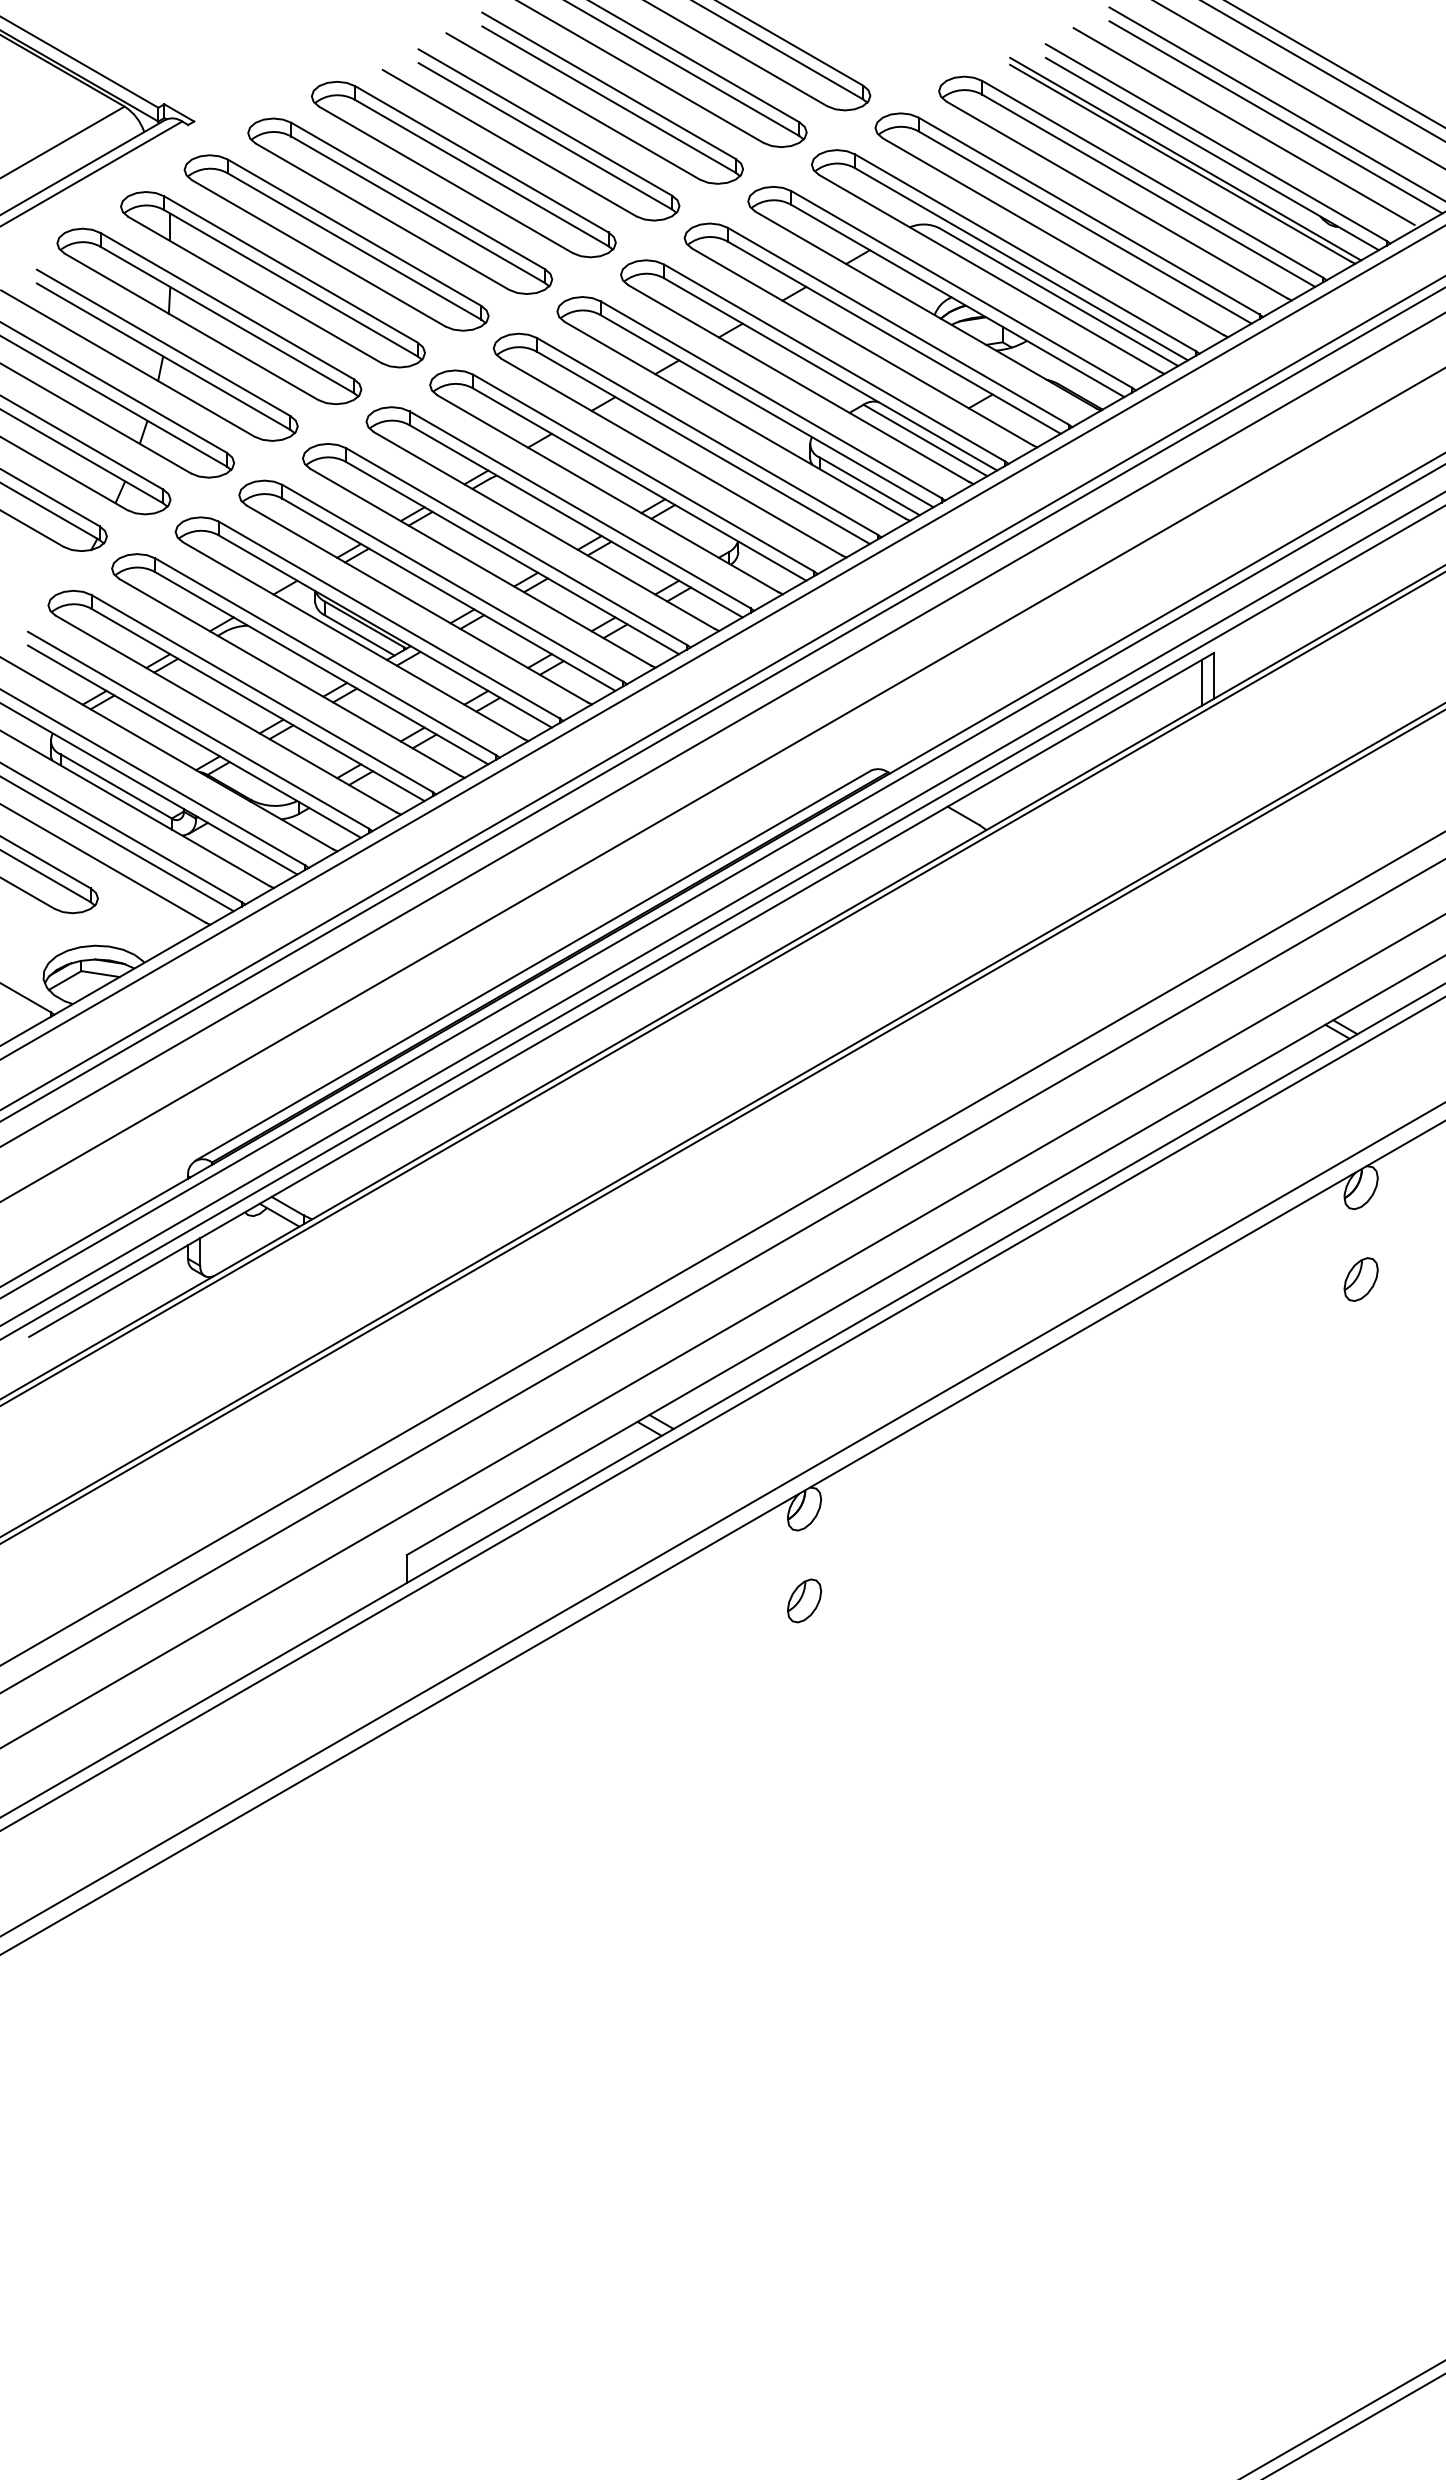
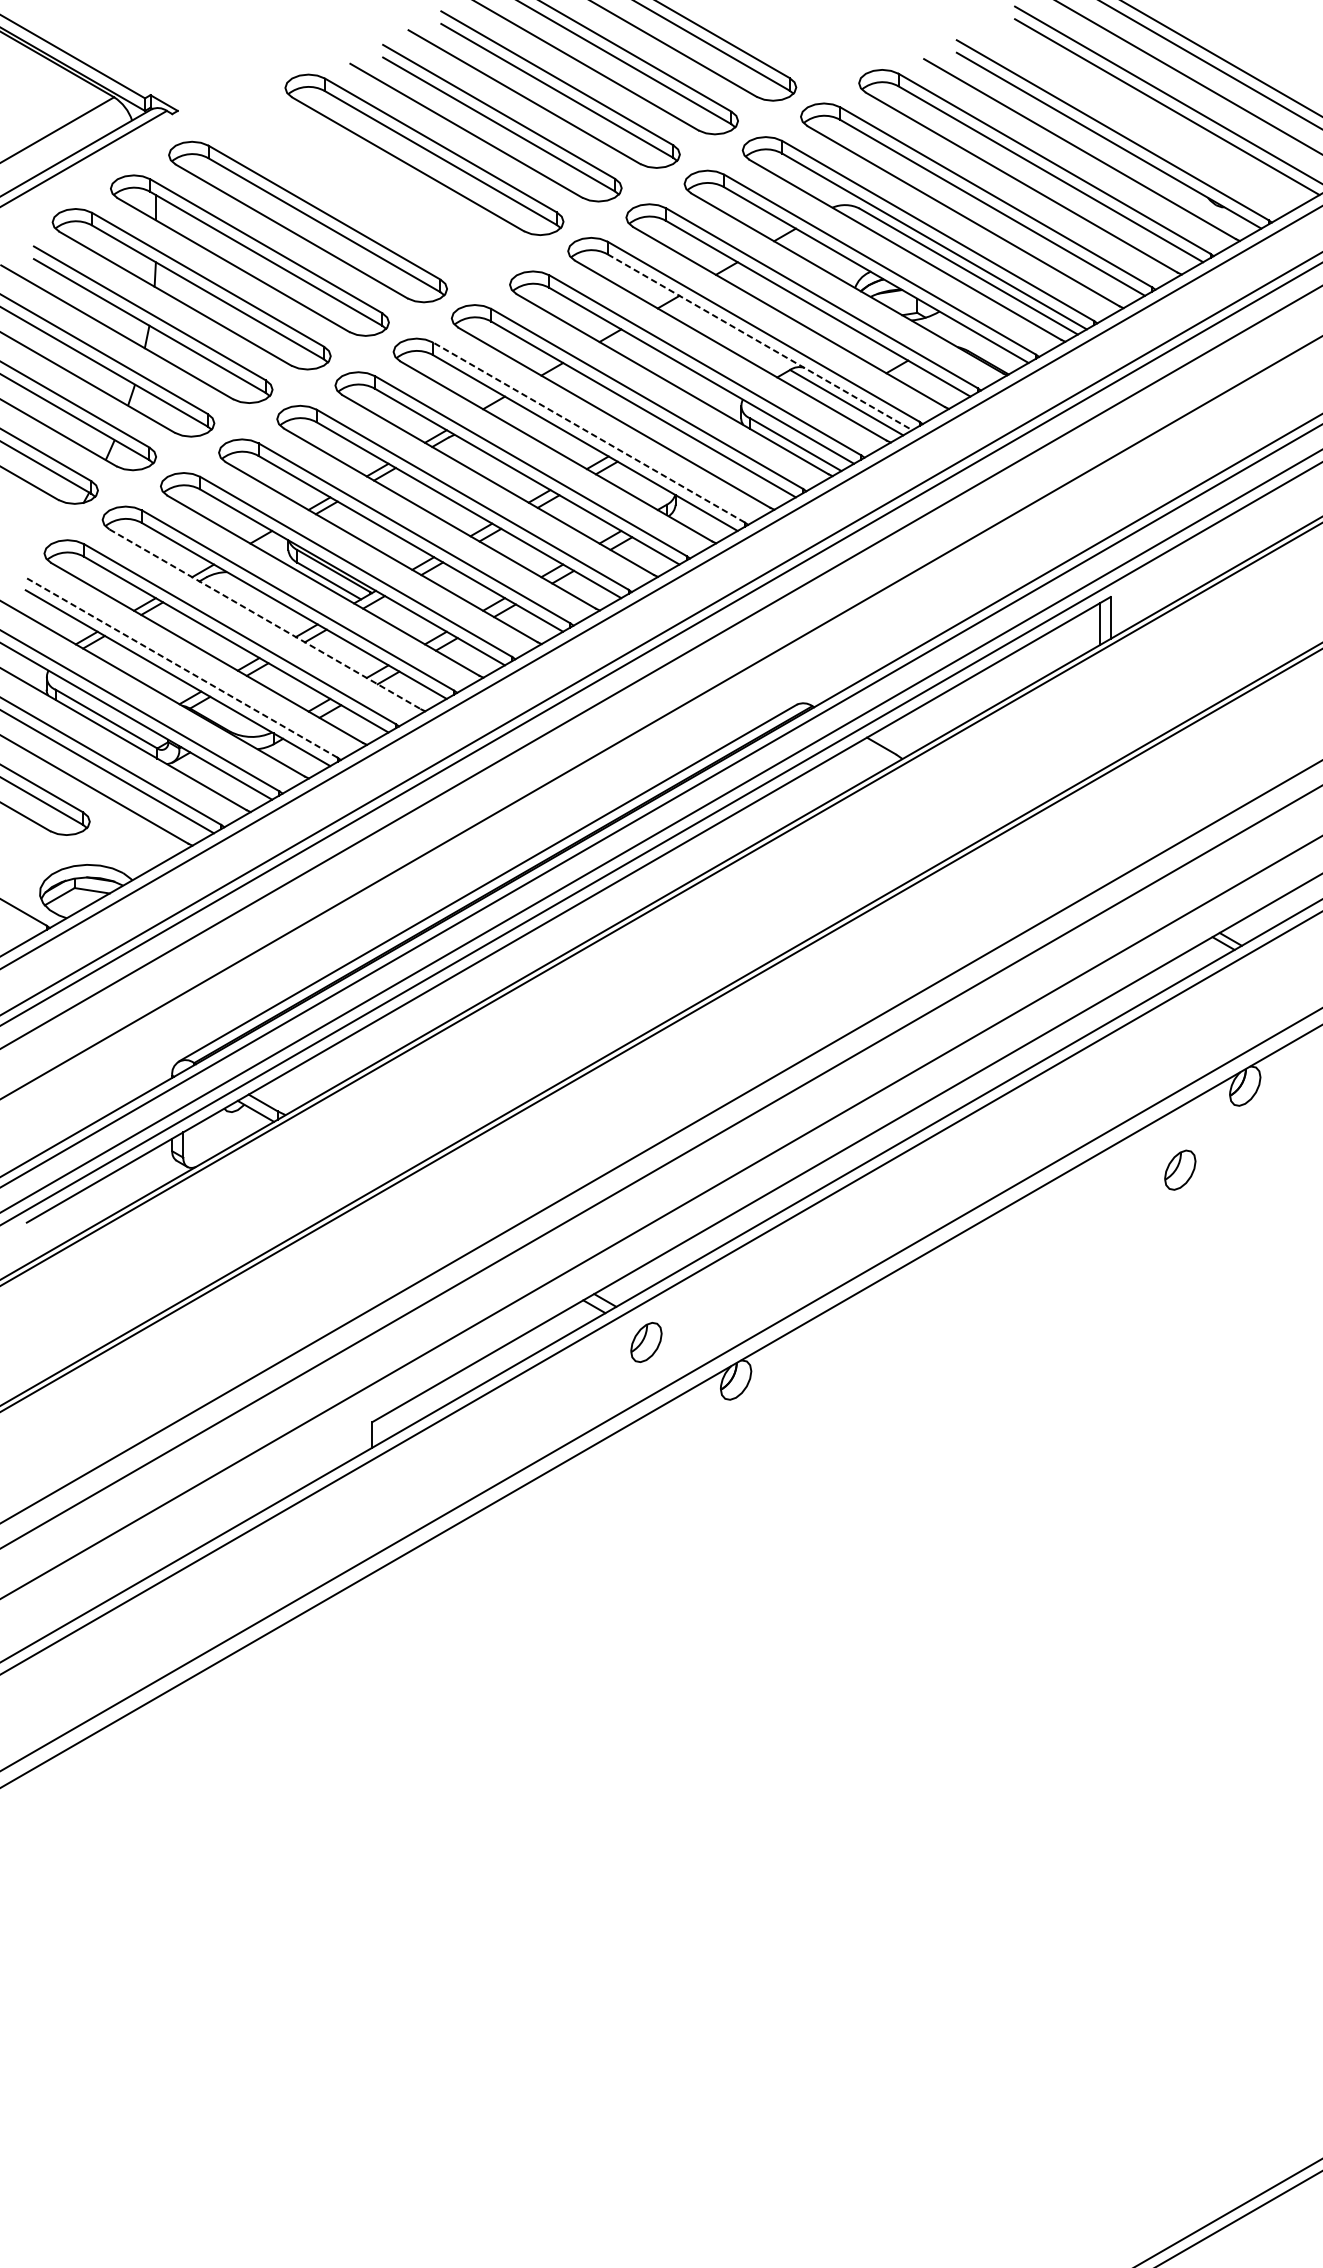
line: (1243, 126) -> (1137, 115), removed
line: (1185, 158) -> (1084, 144), removed
part: (400, 205) -> (366, 187), removed
line: (831, 374) -> (760, 342), solid -> dashed
line: (643, 473) -> (588, 432), solid -> dashed
line: (289, 677) -> (264, 619), solid -> dashed
line: (198, 730) -> (181, 667), solid -> dashed
part: (1360, 1279) -> (1179, 1170), moved
part: (804, 1600) -> (646, 1342), moved

